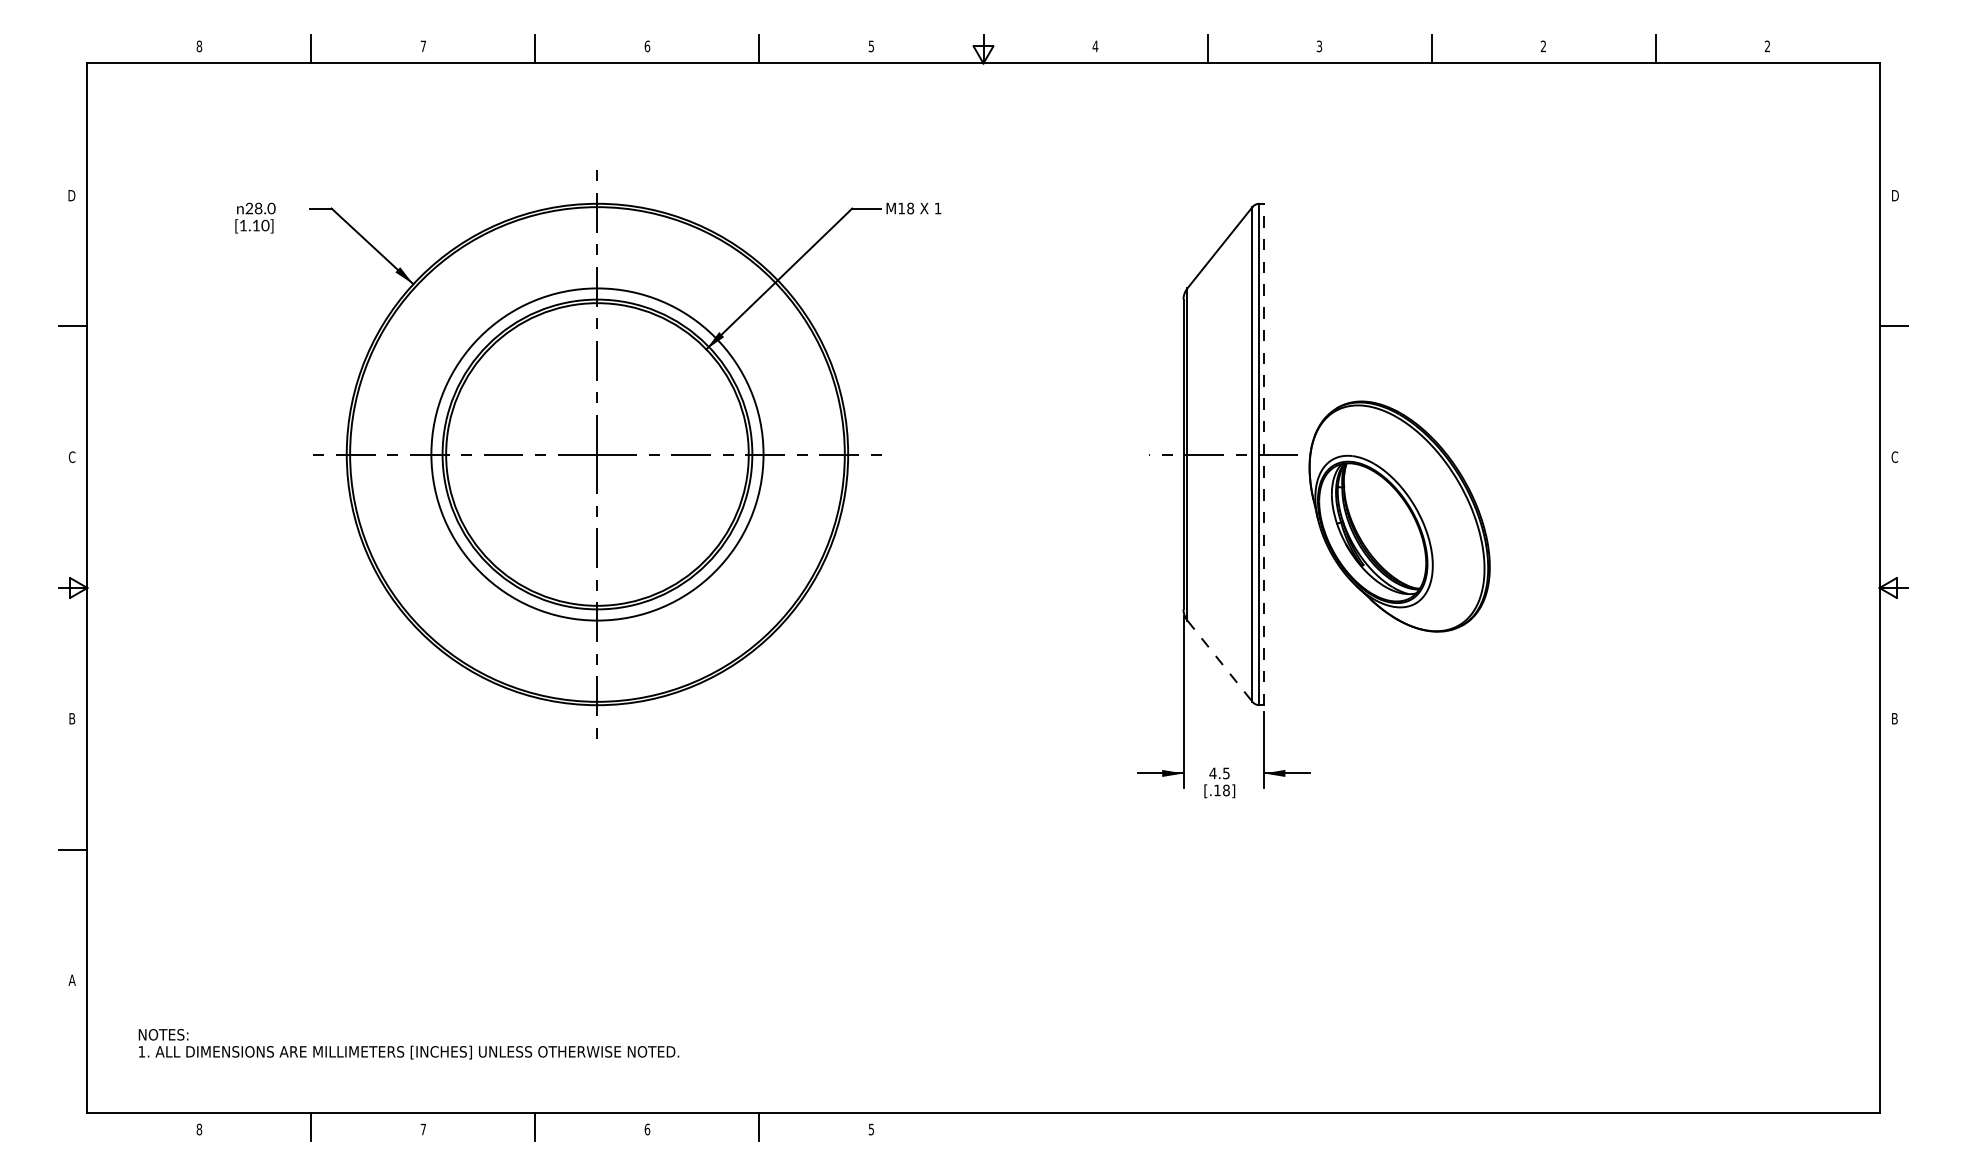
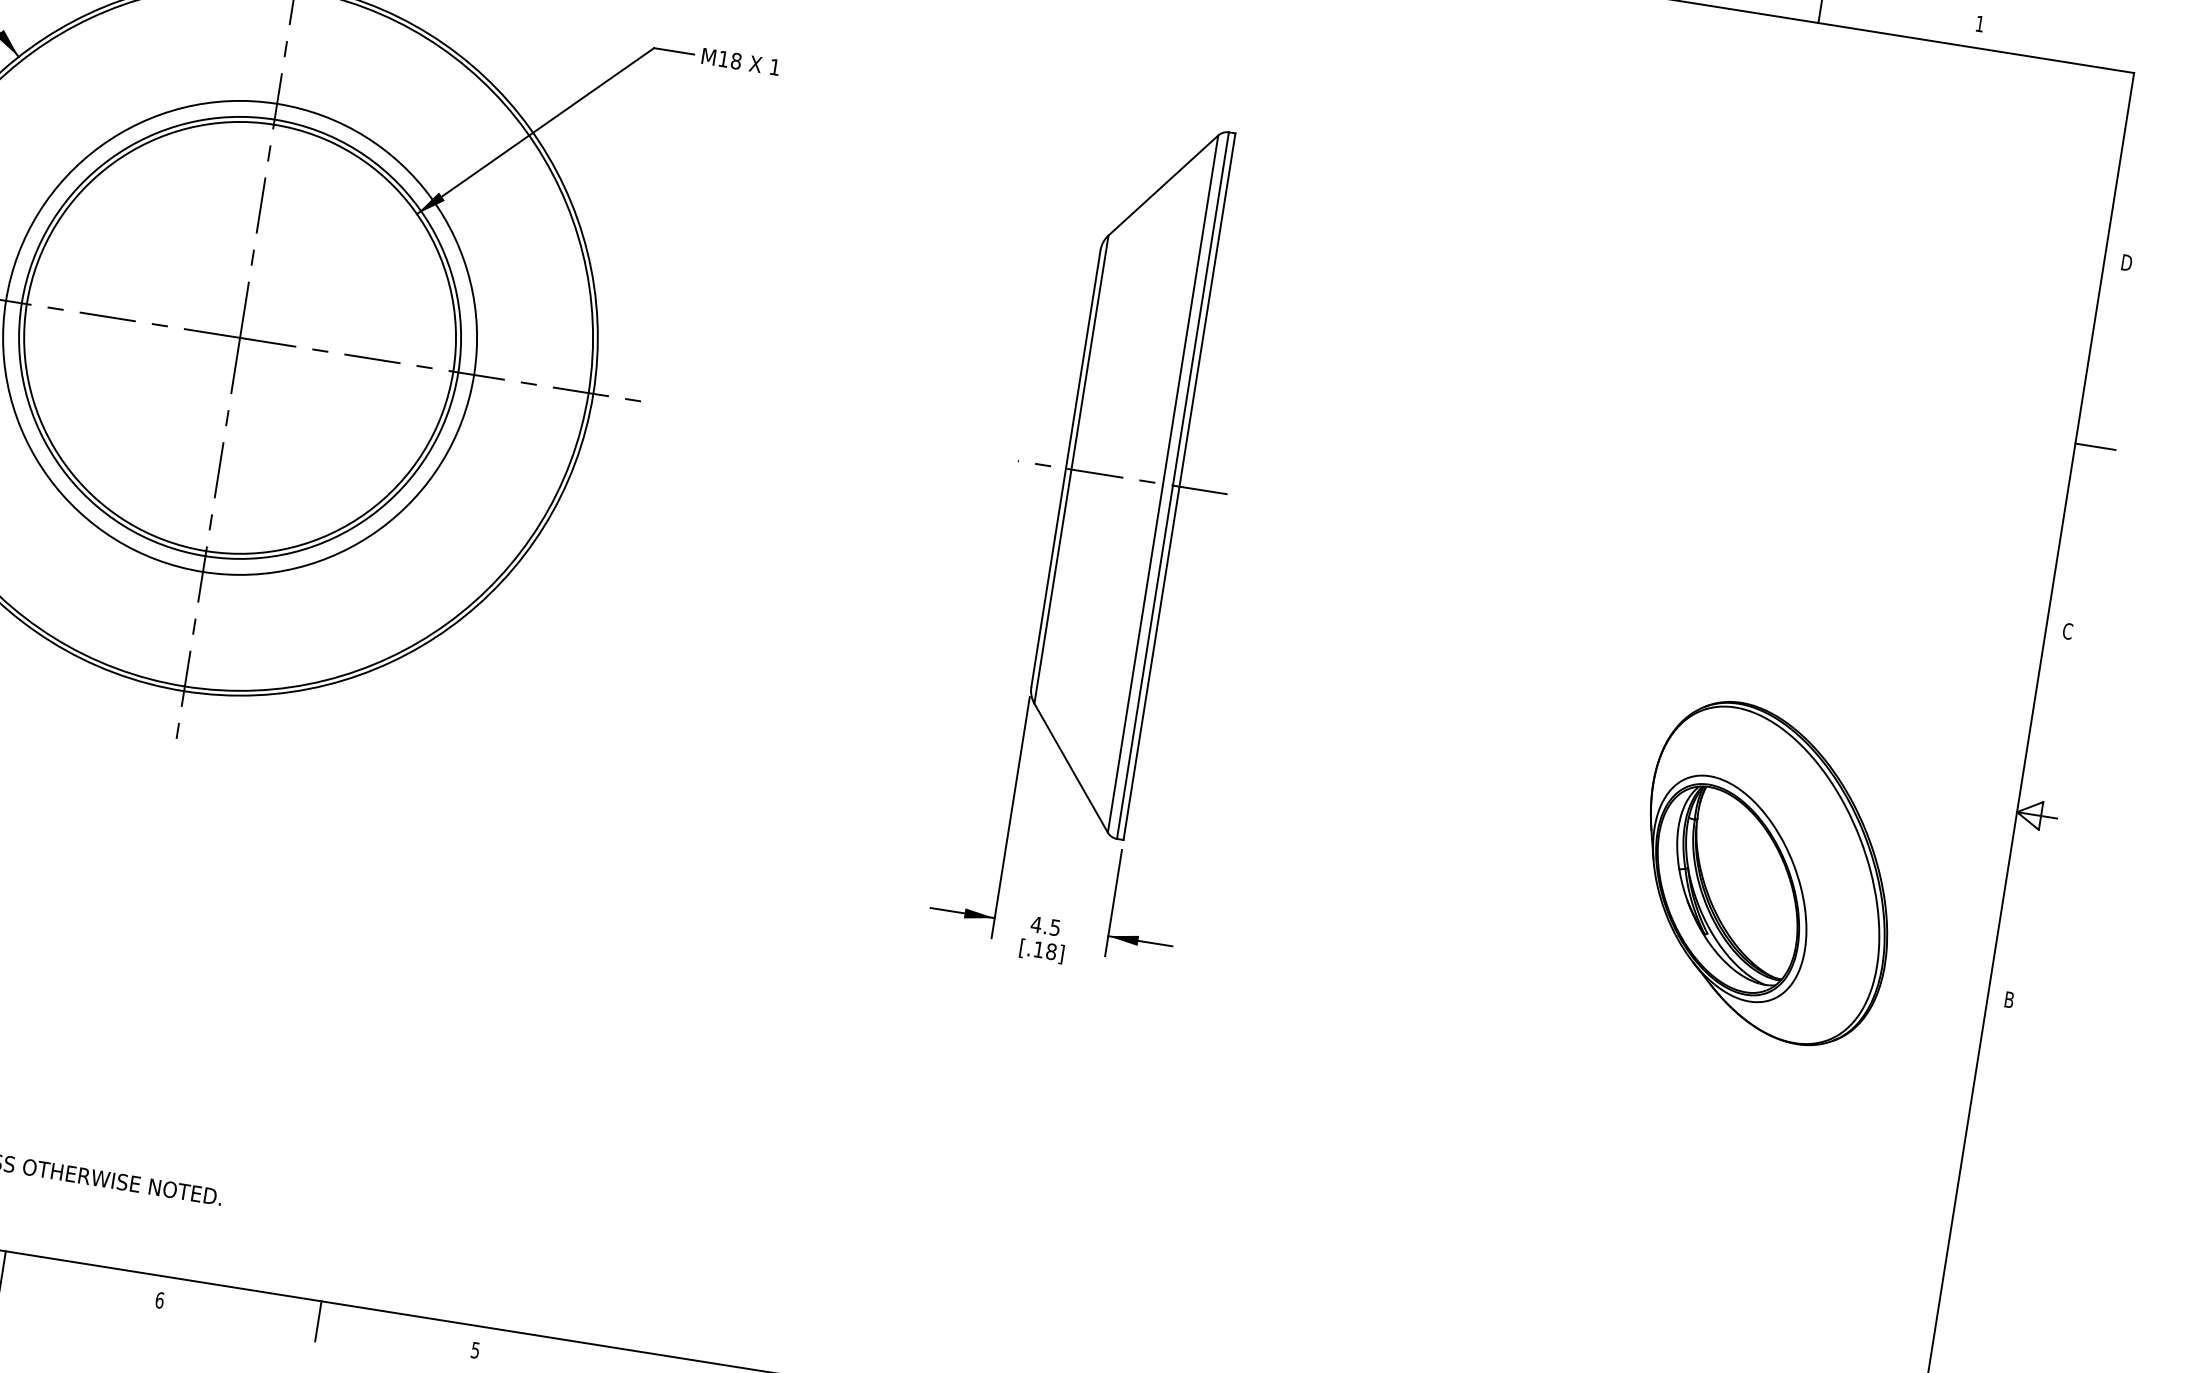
text: (1766, 45) -> (1978, 22), 2 -> 1
line: (1264, 454) -> (1180, 486), dashed -> solid
part: (1399, 516) -> (1768, 873), moved
line: (1220, 661) -> (1071, 768), dashed -> solid

